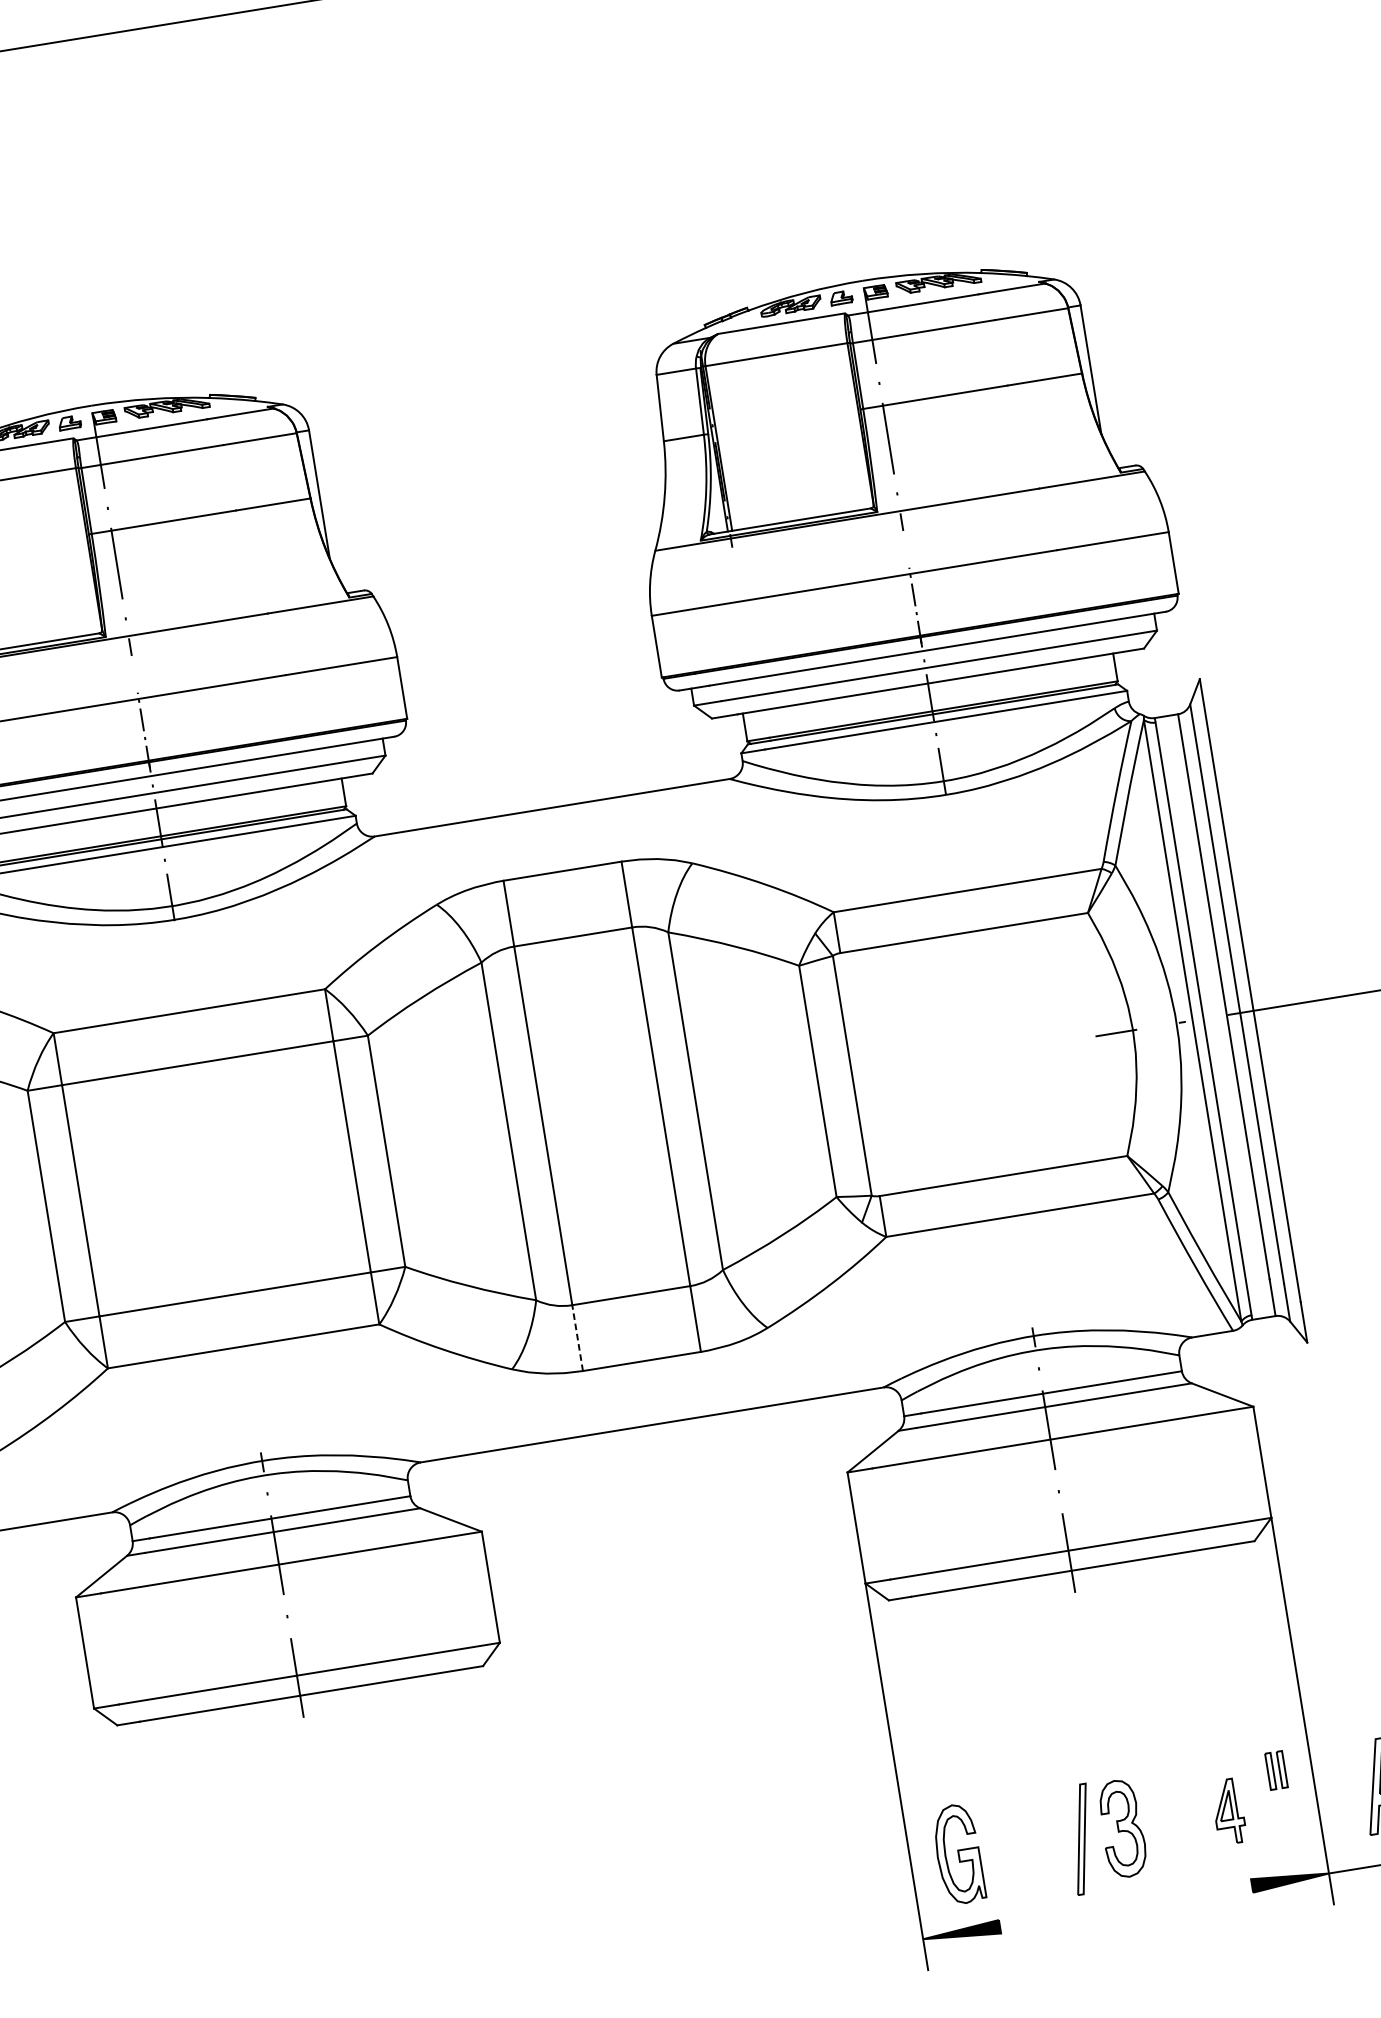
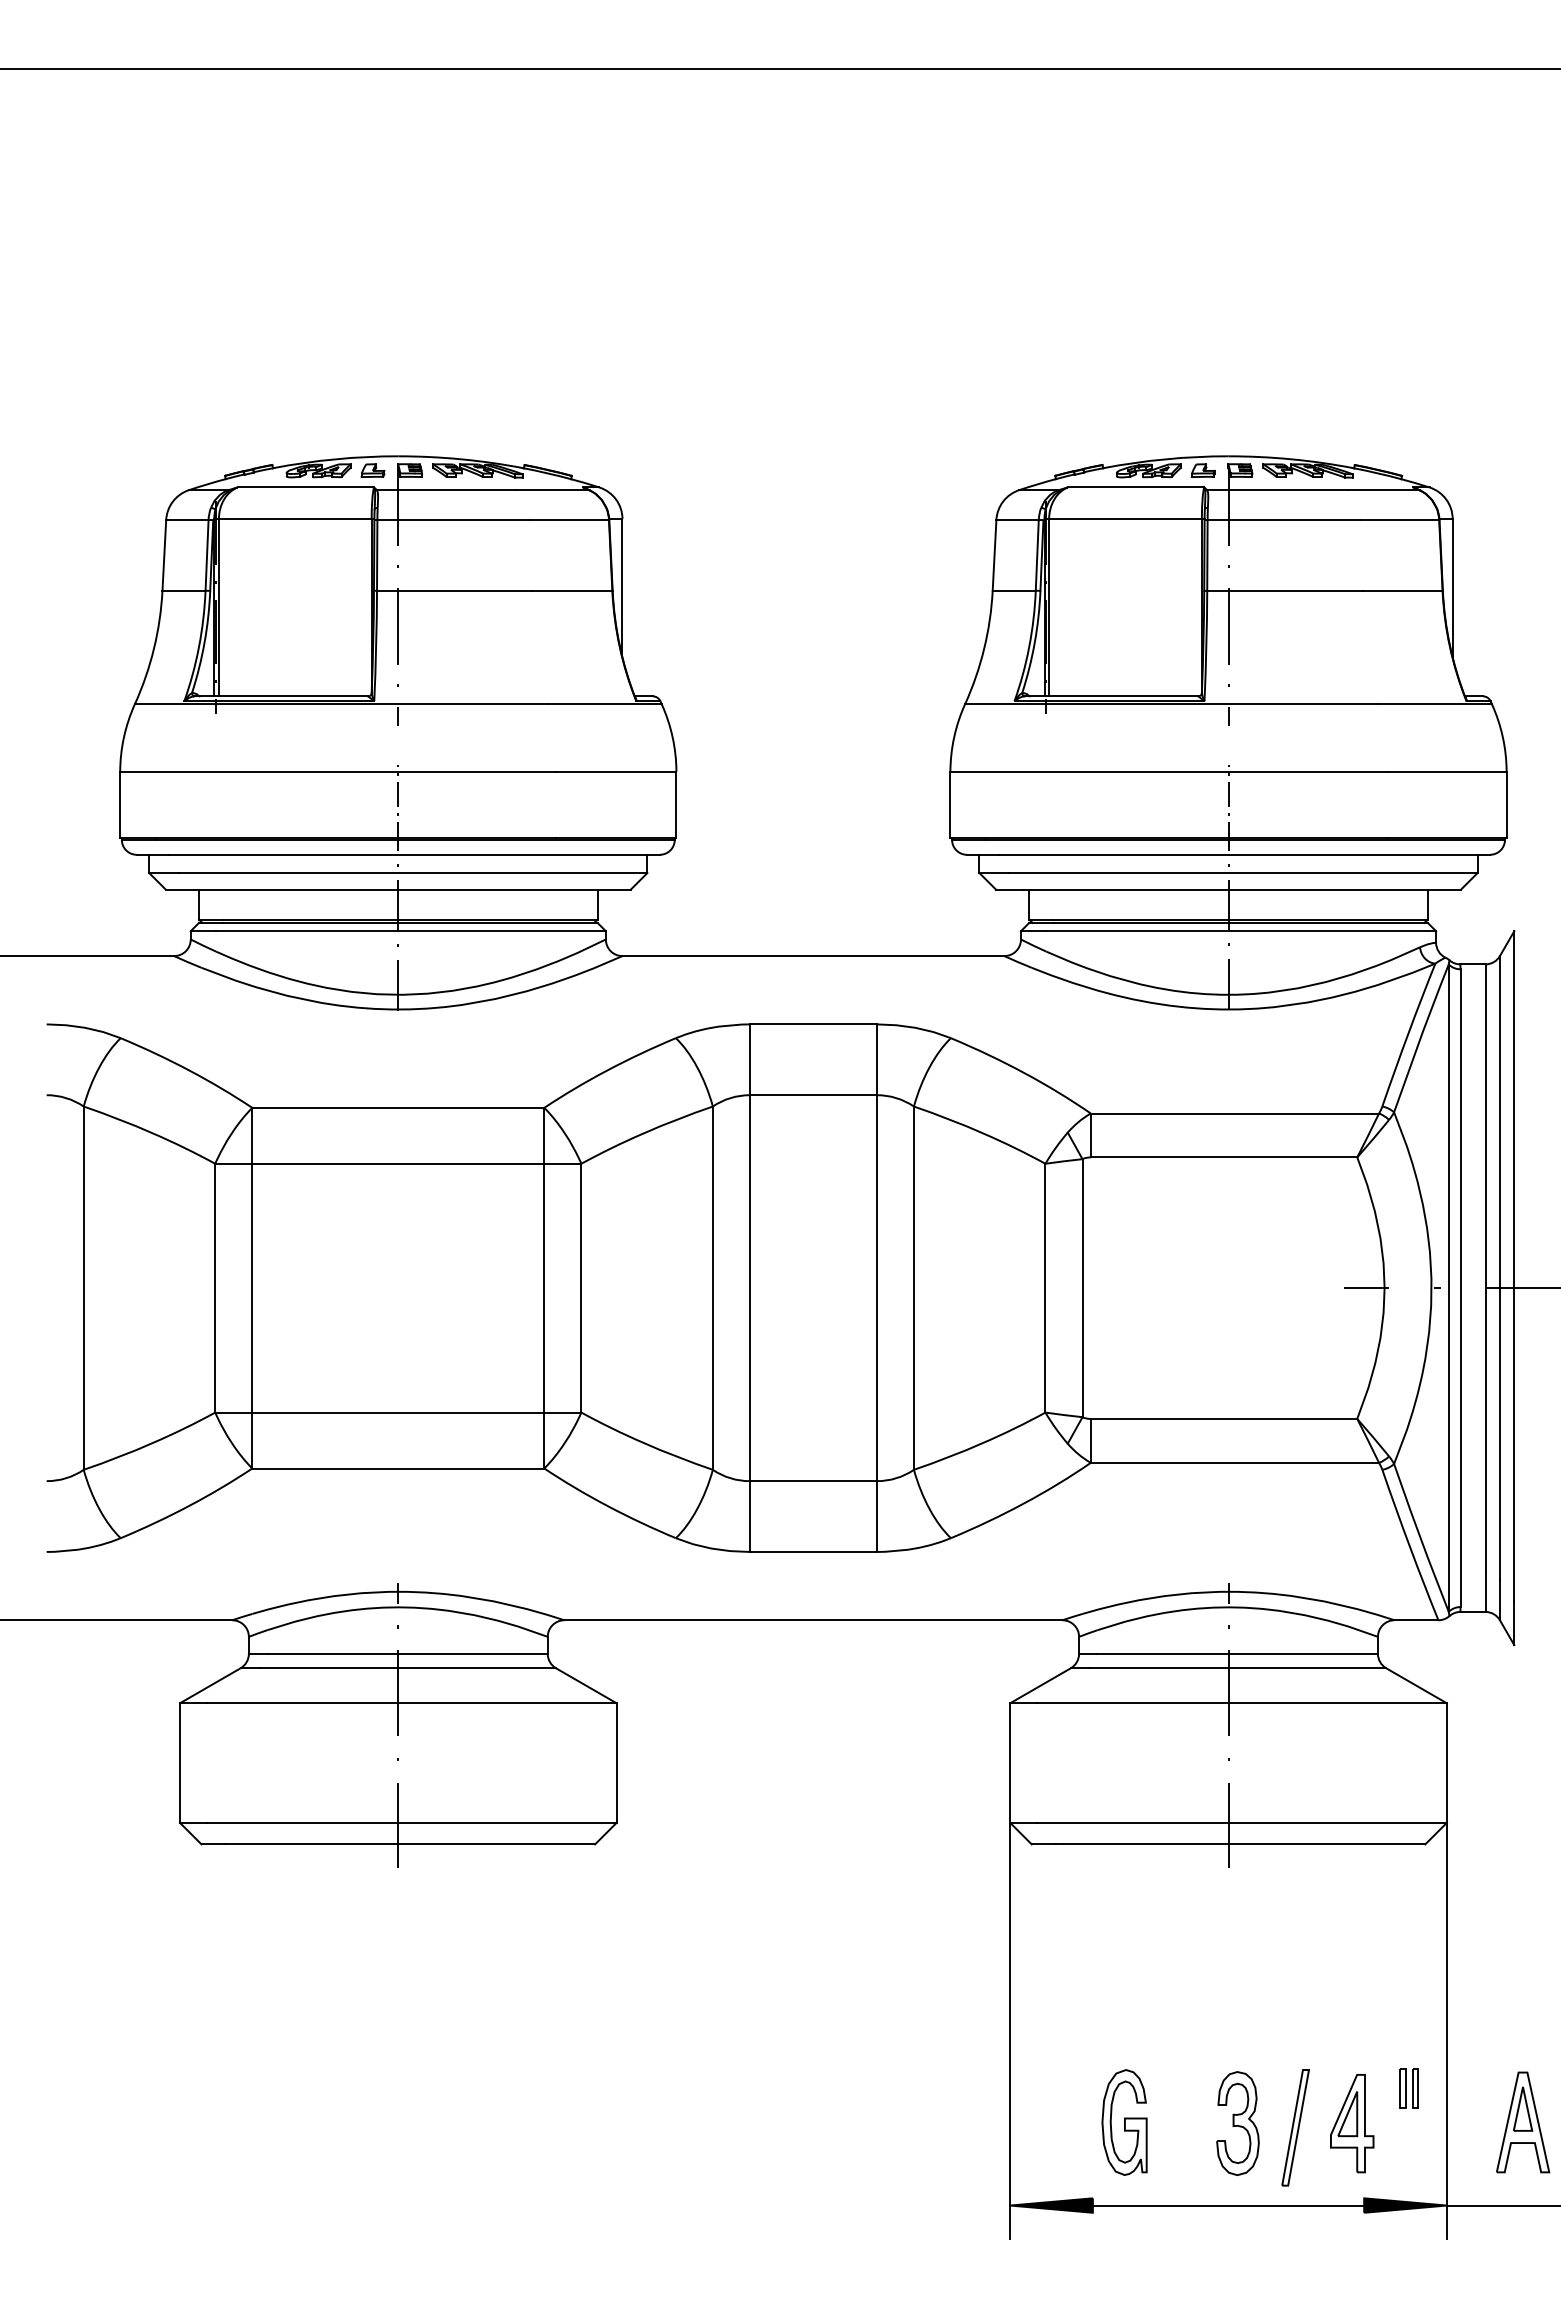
line: (577, 1338) -> (749, 1516), dashed -> solid
part: (1228, 1811) -> (1352, 2123), size x1.43
part: (1081, 1839) -> (1295, 2127), moved
part: (958, 1854) -> (1124, 2122), moved
line: (1126, 1906) -> (1228, 2205), added

